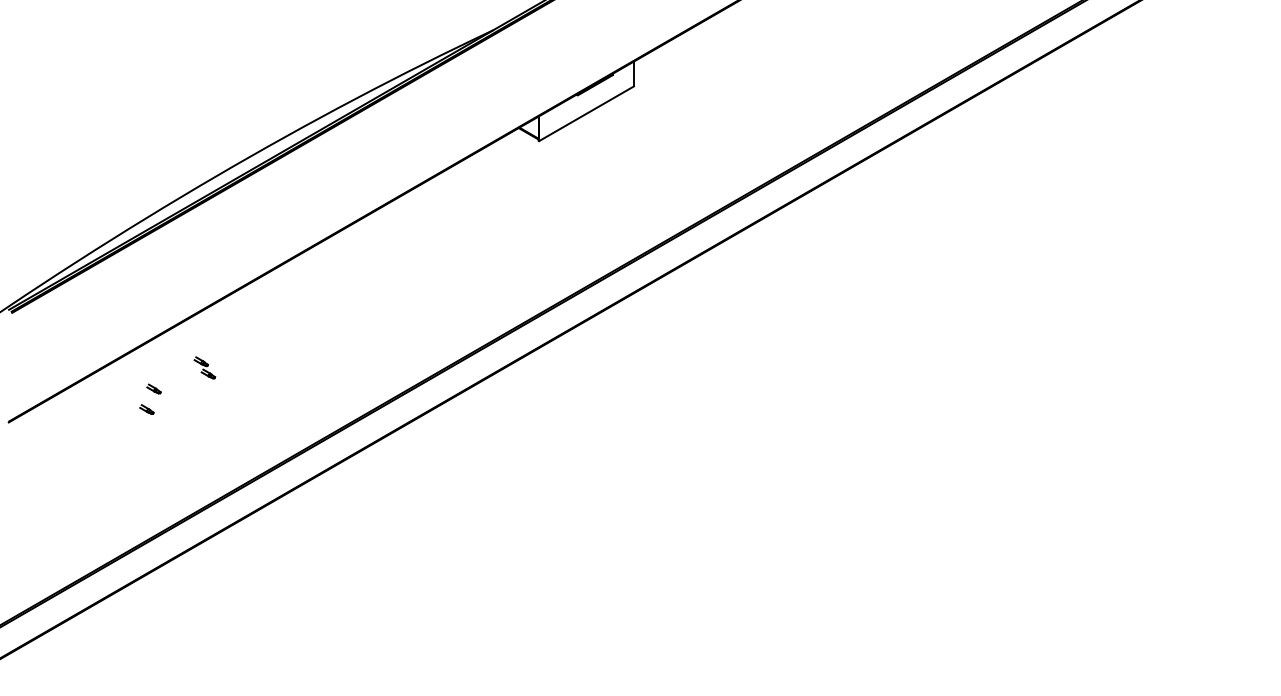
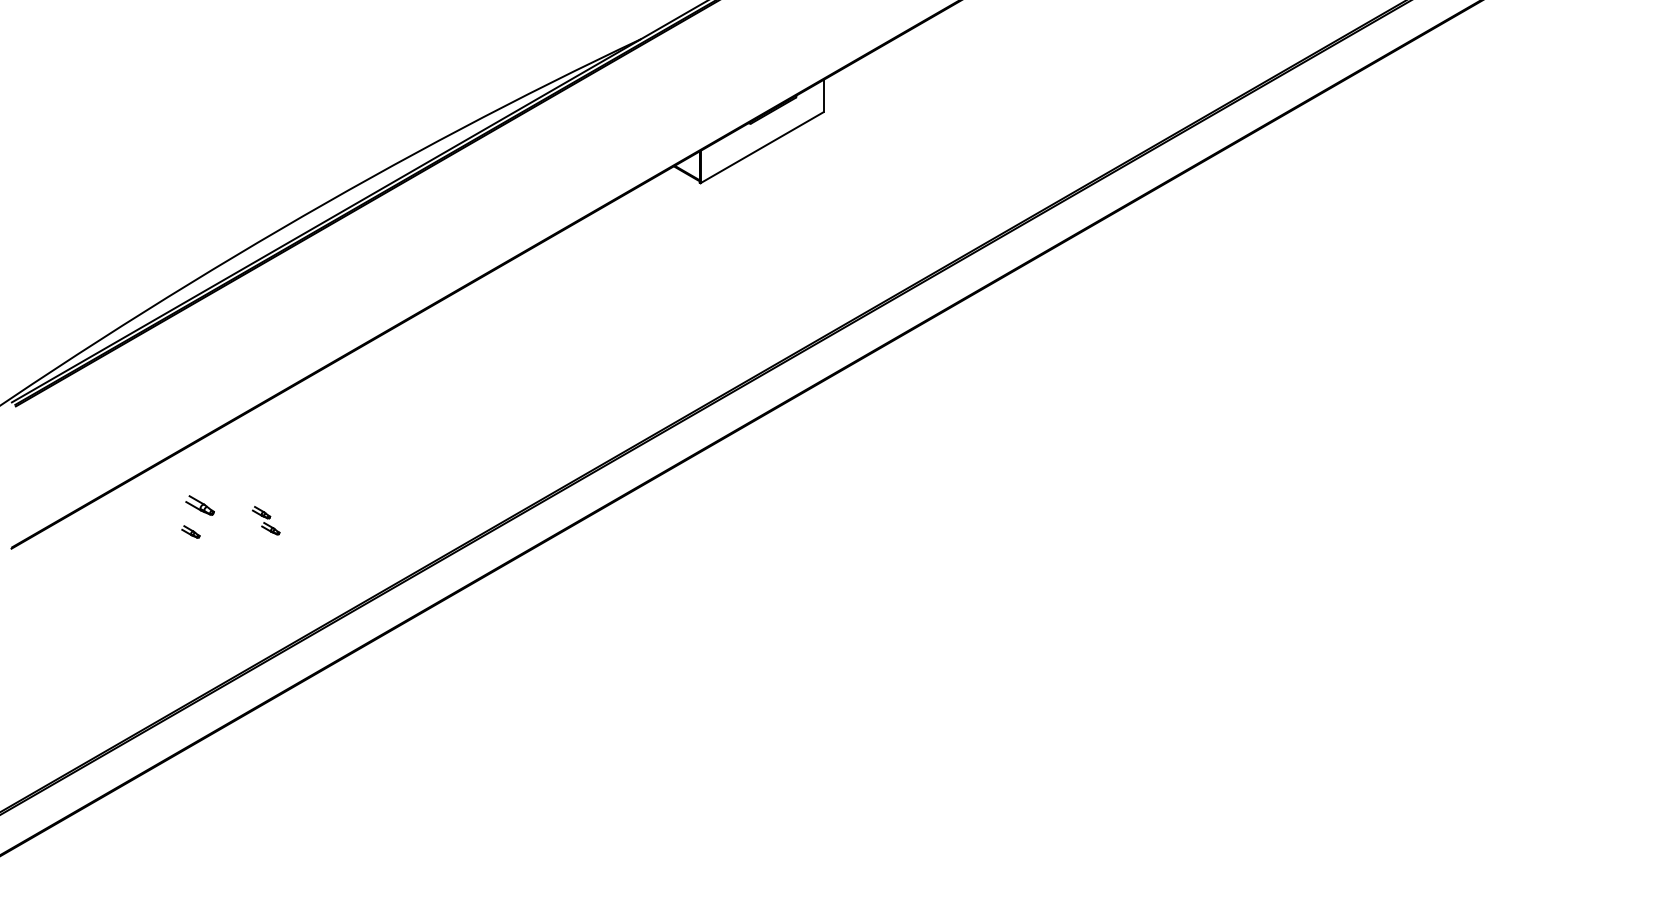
part: (204, 367) -> (265, 520), moved
part: (153, 388) -> (199, 504), size x1.6

